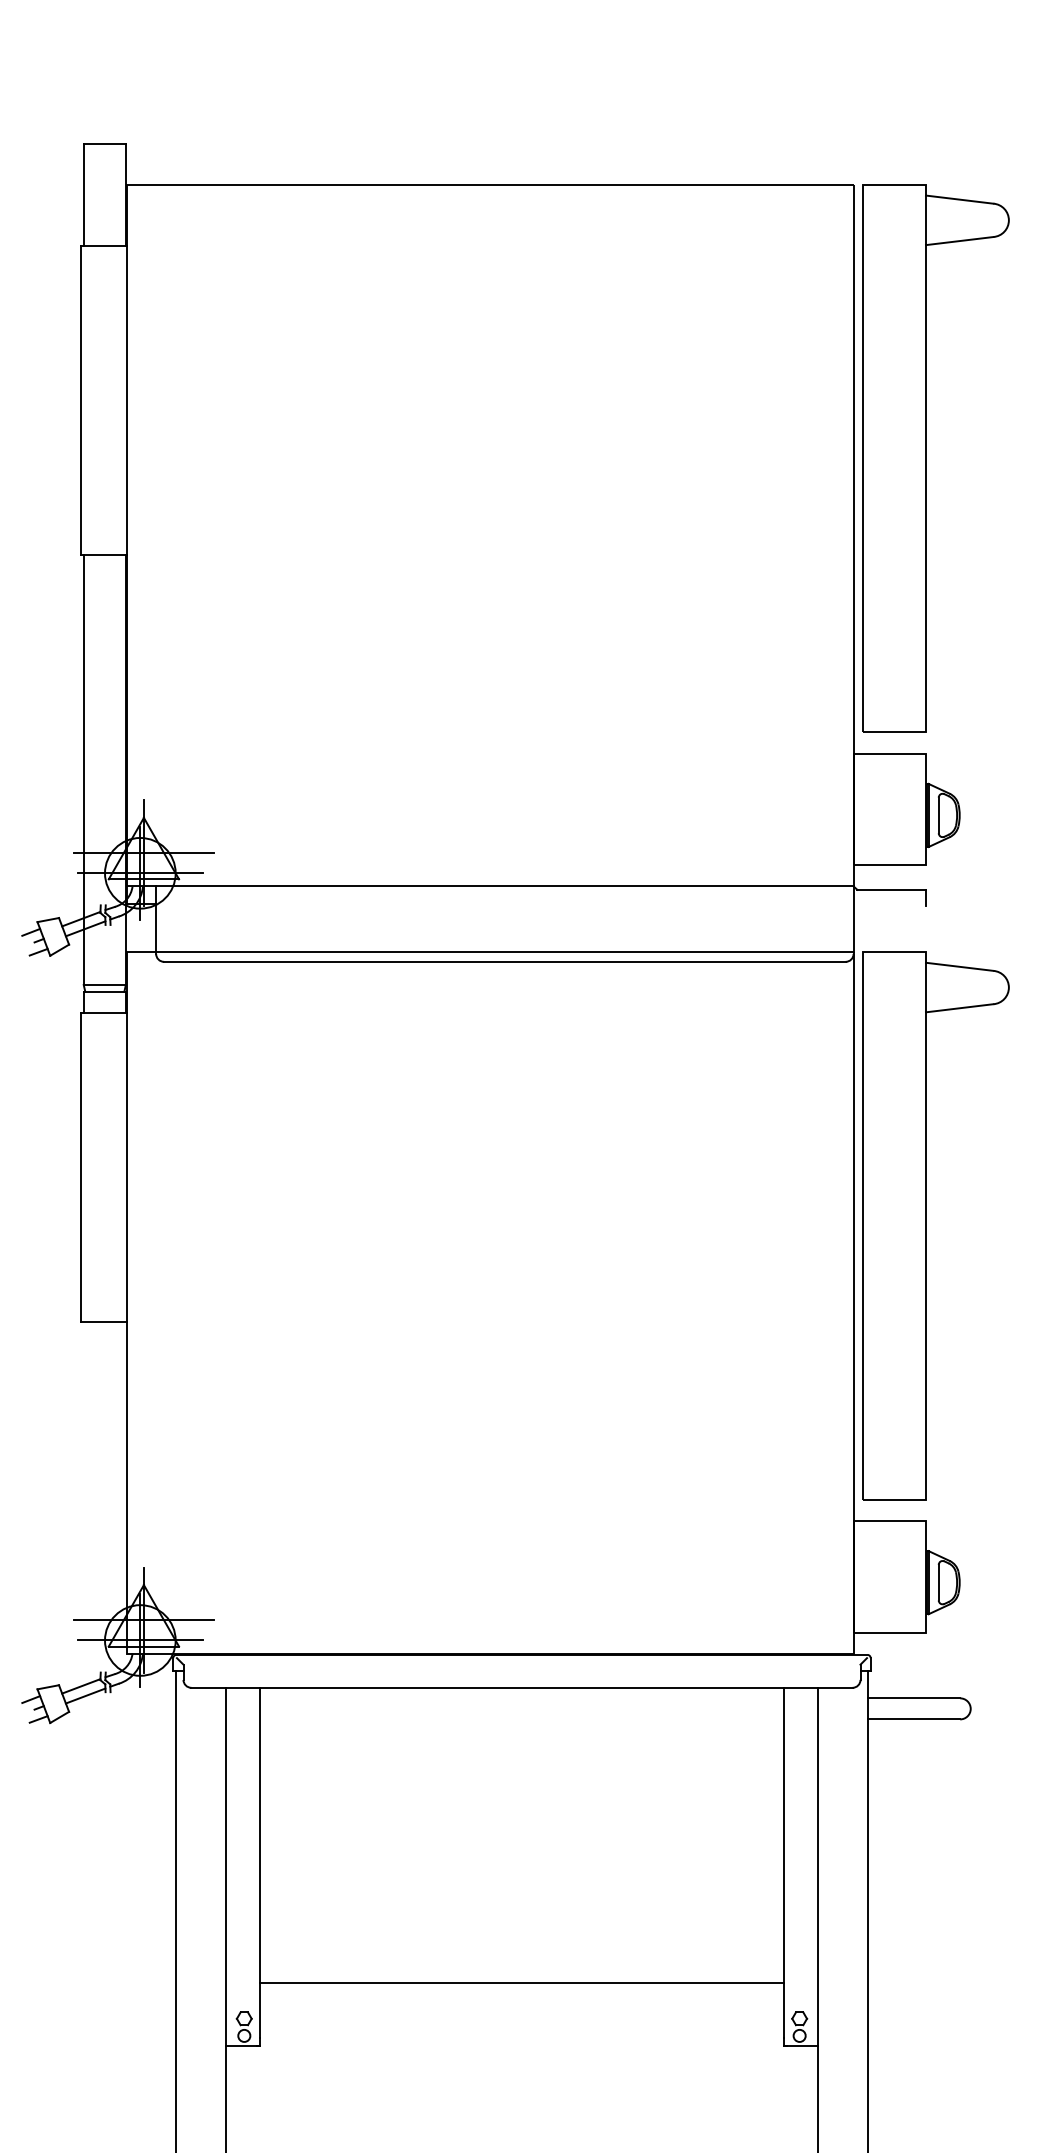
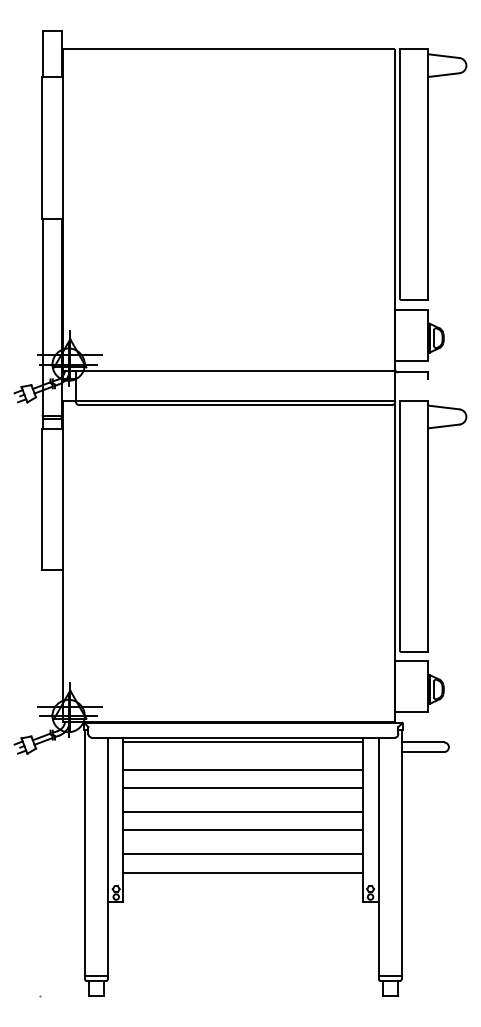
line: (522, 1696) -> (243, 741), added
line: (522, 1757) -> (243, 769), added
line: (522, 1798) -> (243, 788), added
line: (522, 1849) -> (243, 811), added
line: (522, 1890) -> (243, 830), added
line: (522, 1942) -> (243, 854), added

